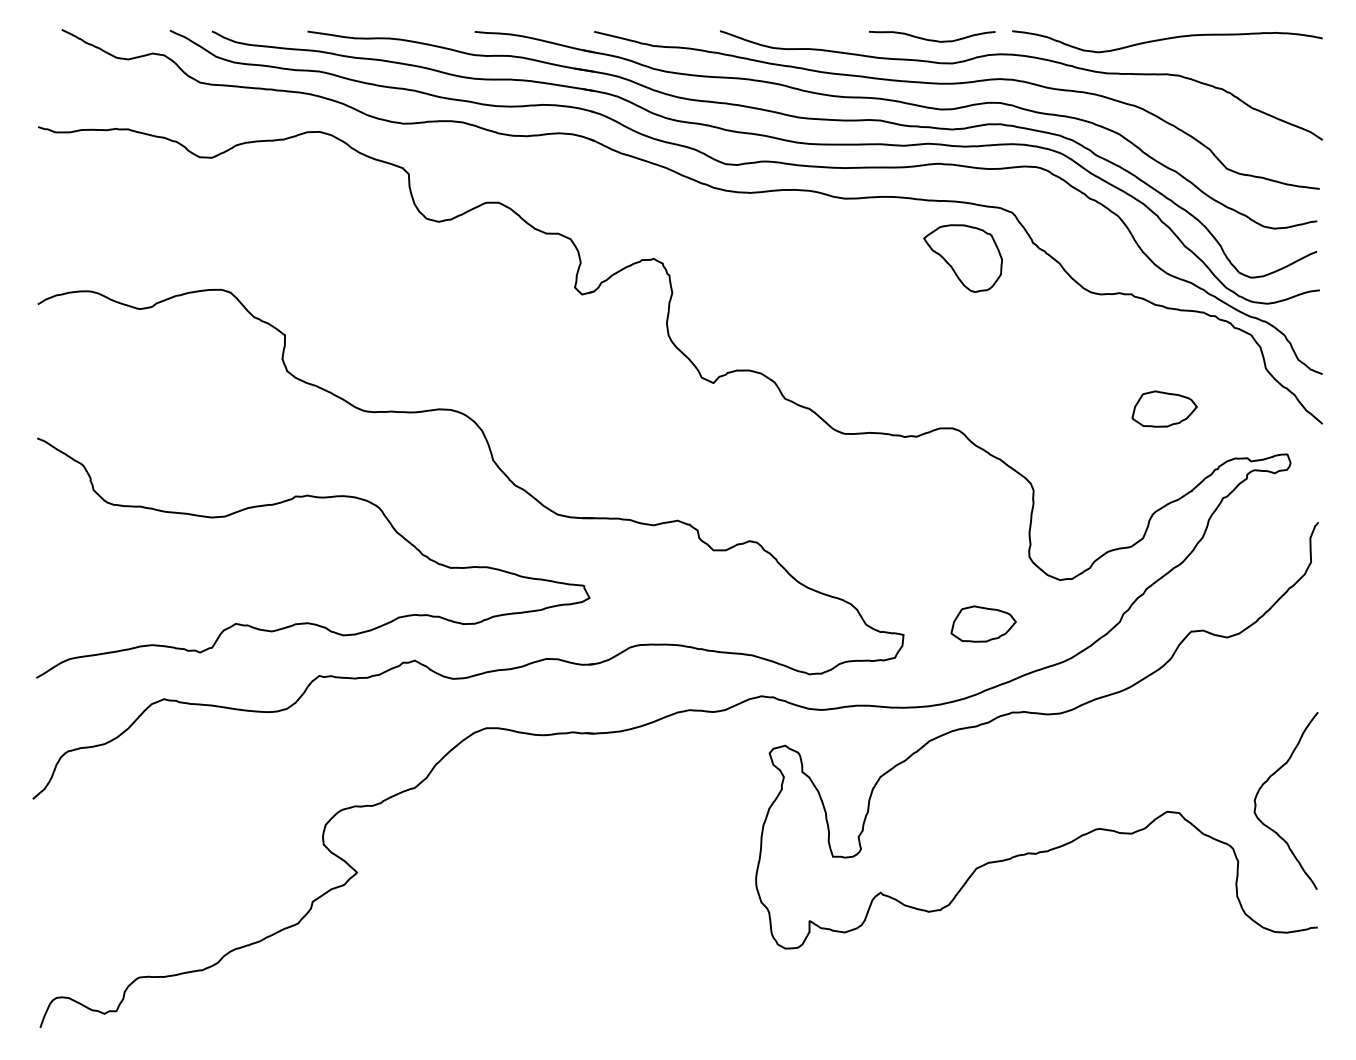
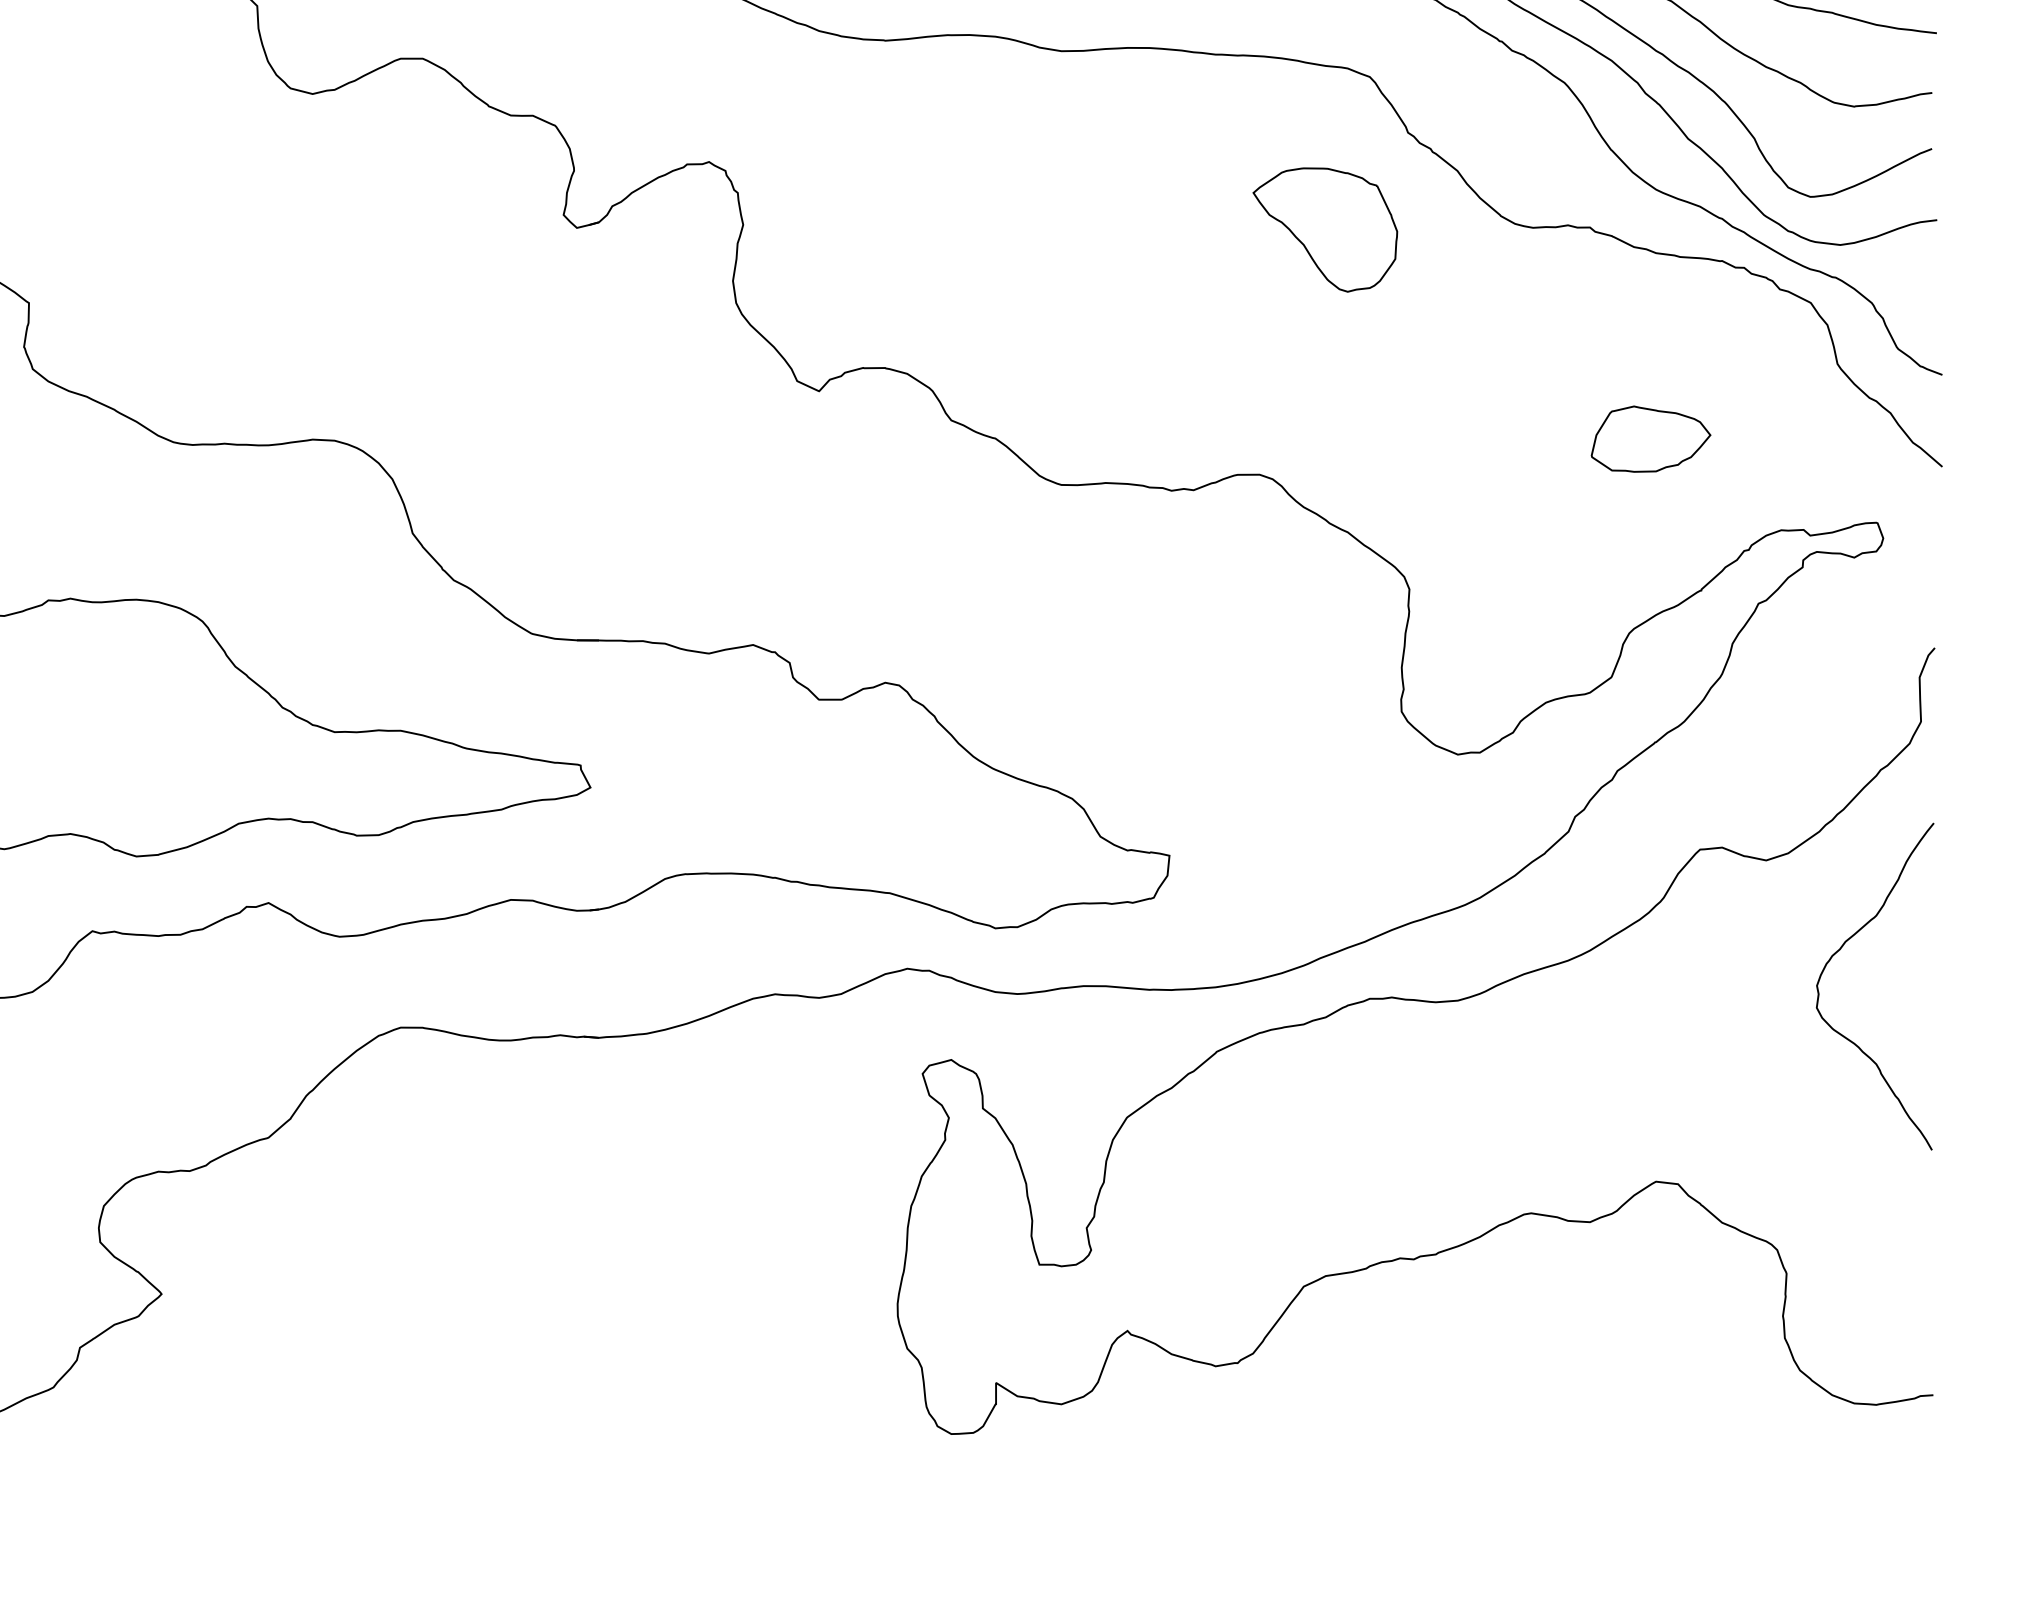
part: (962, 258) -> (1324, 229), moved
part: (983, 623) -> (1316, 834), removed
curve: (1267, 781) -> (1840, 950), moved

